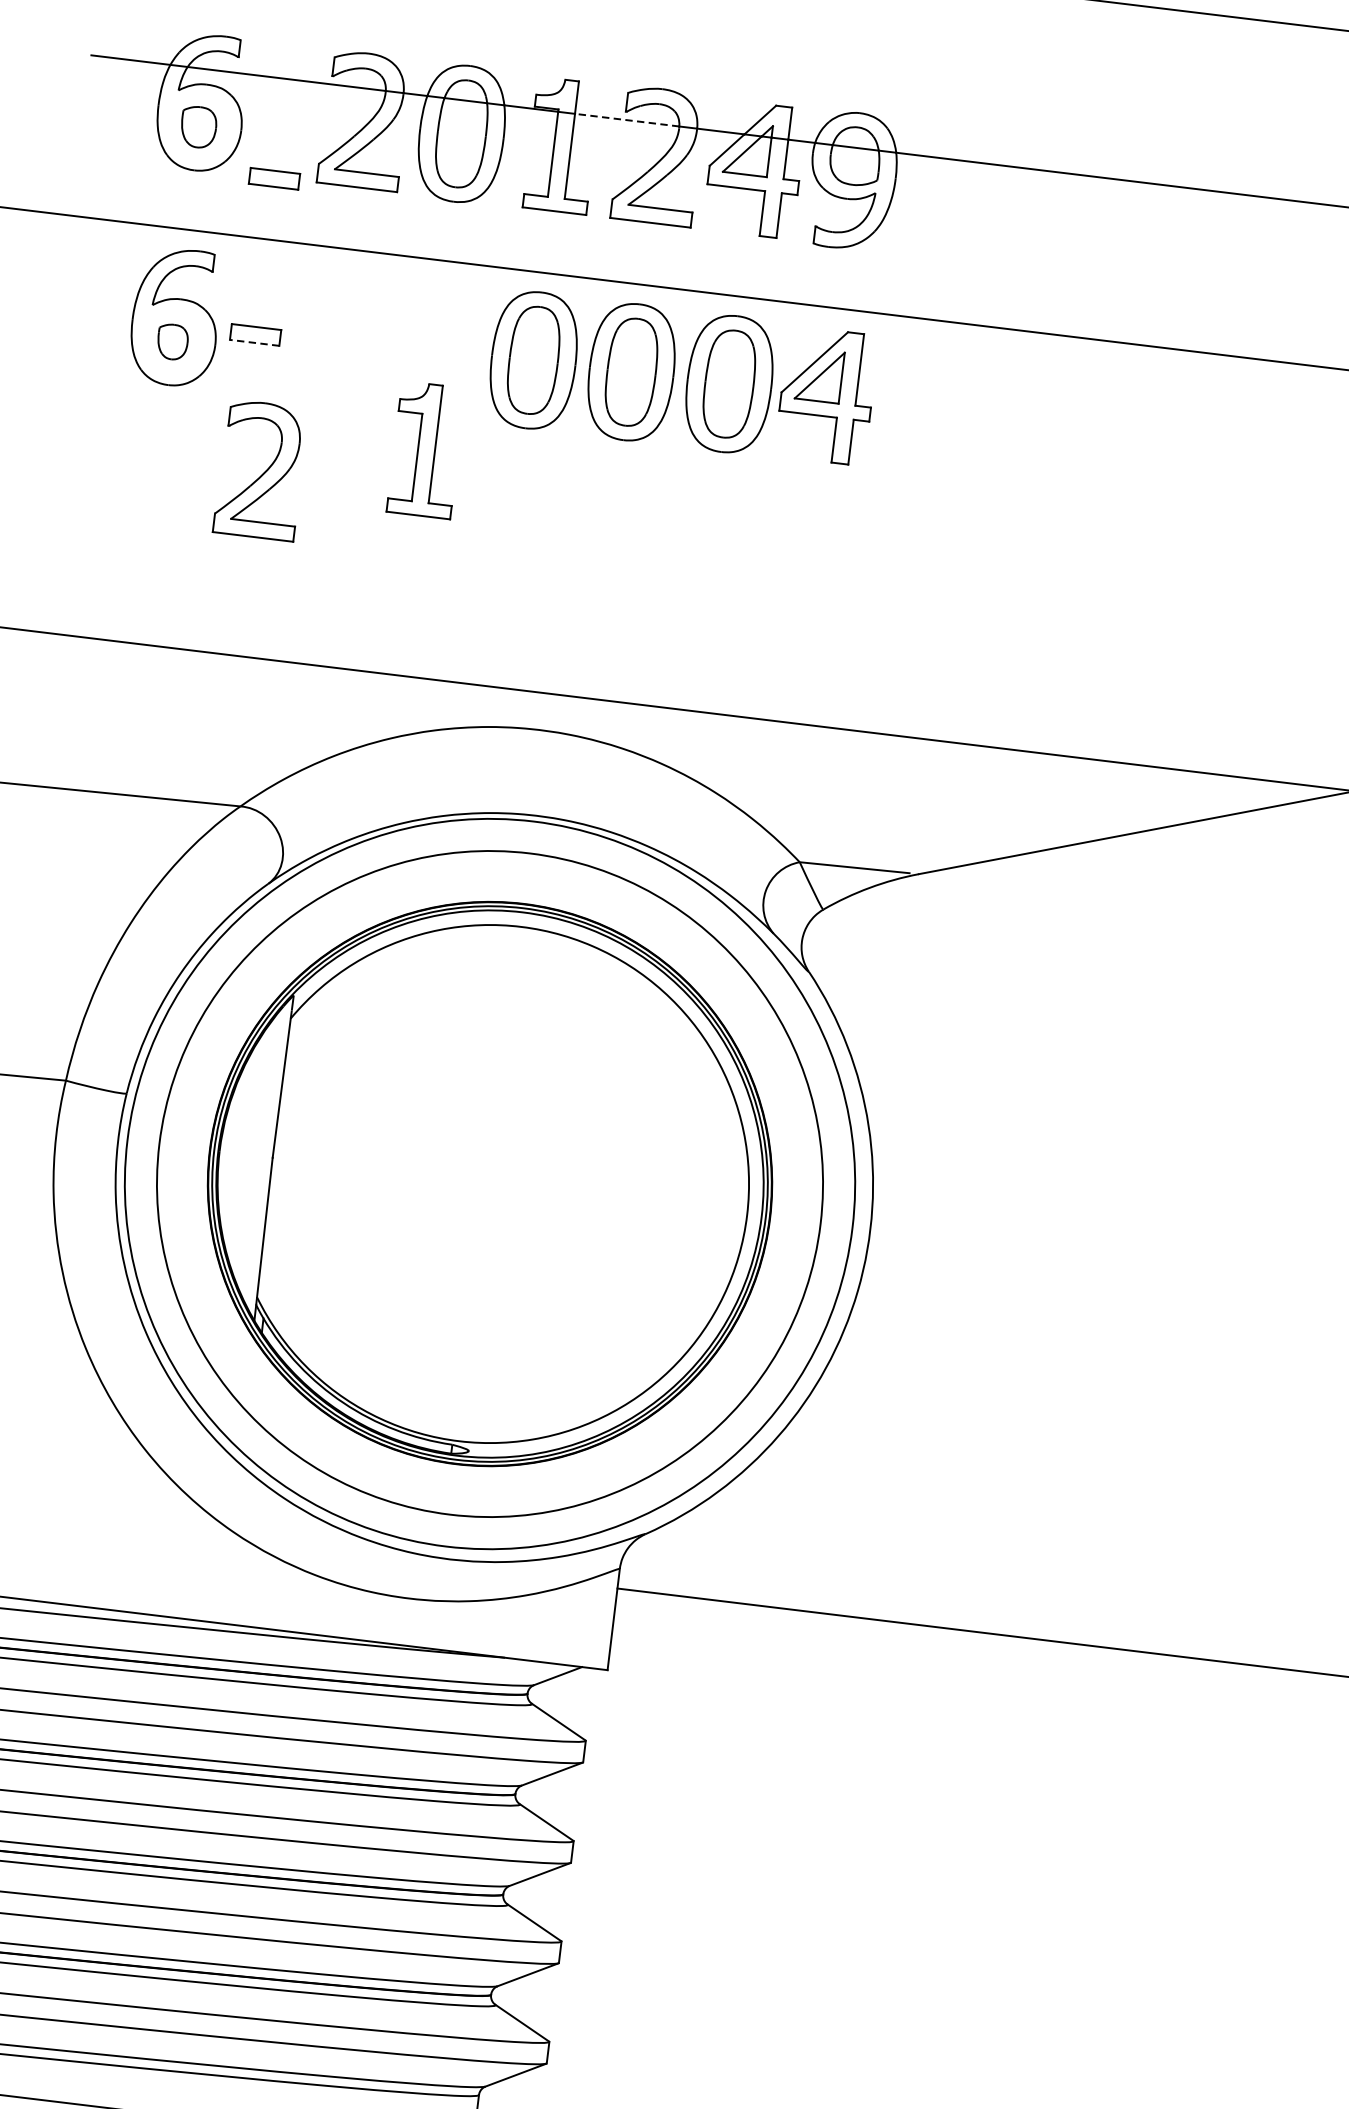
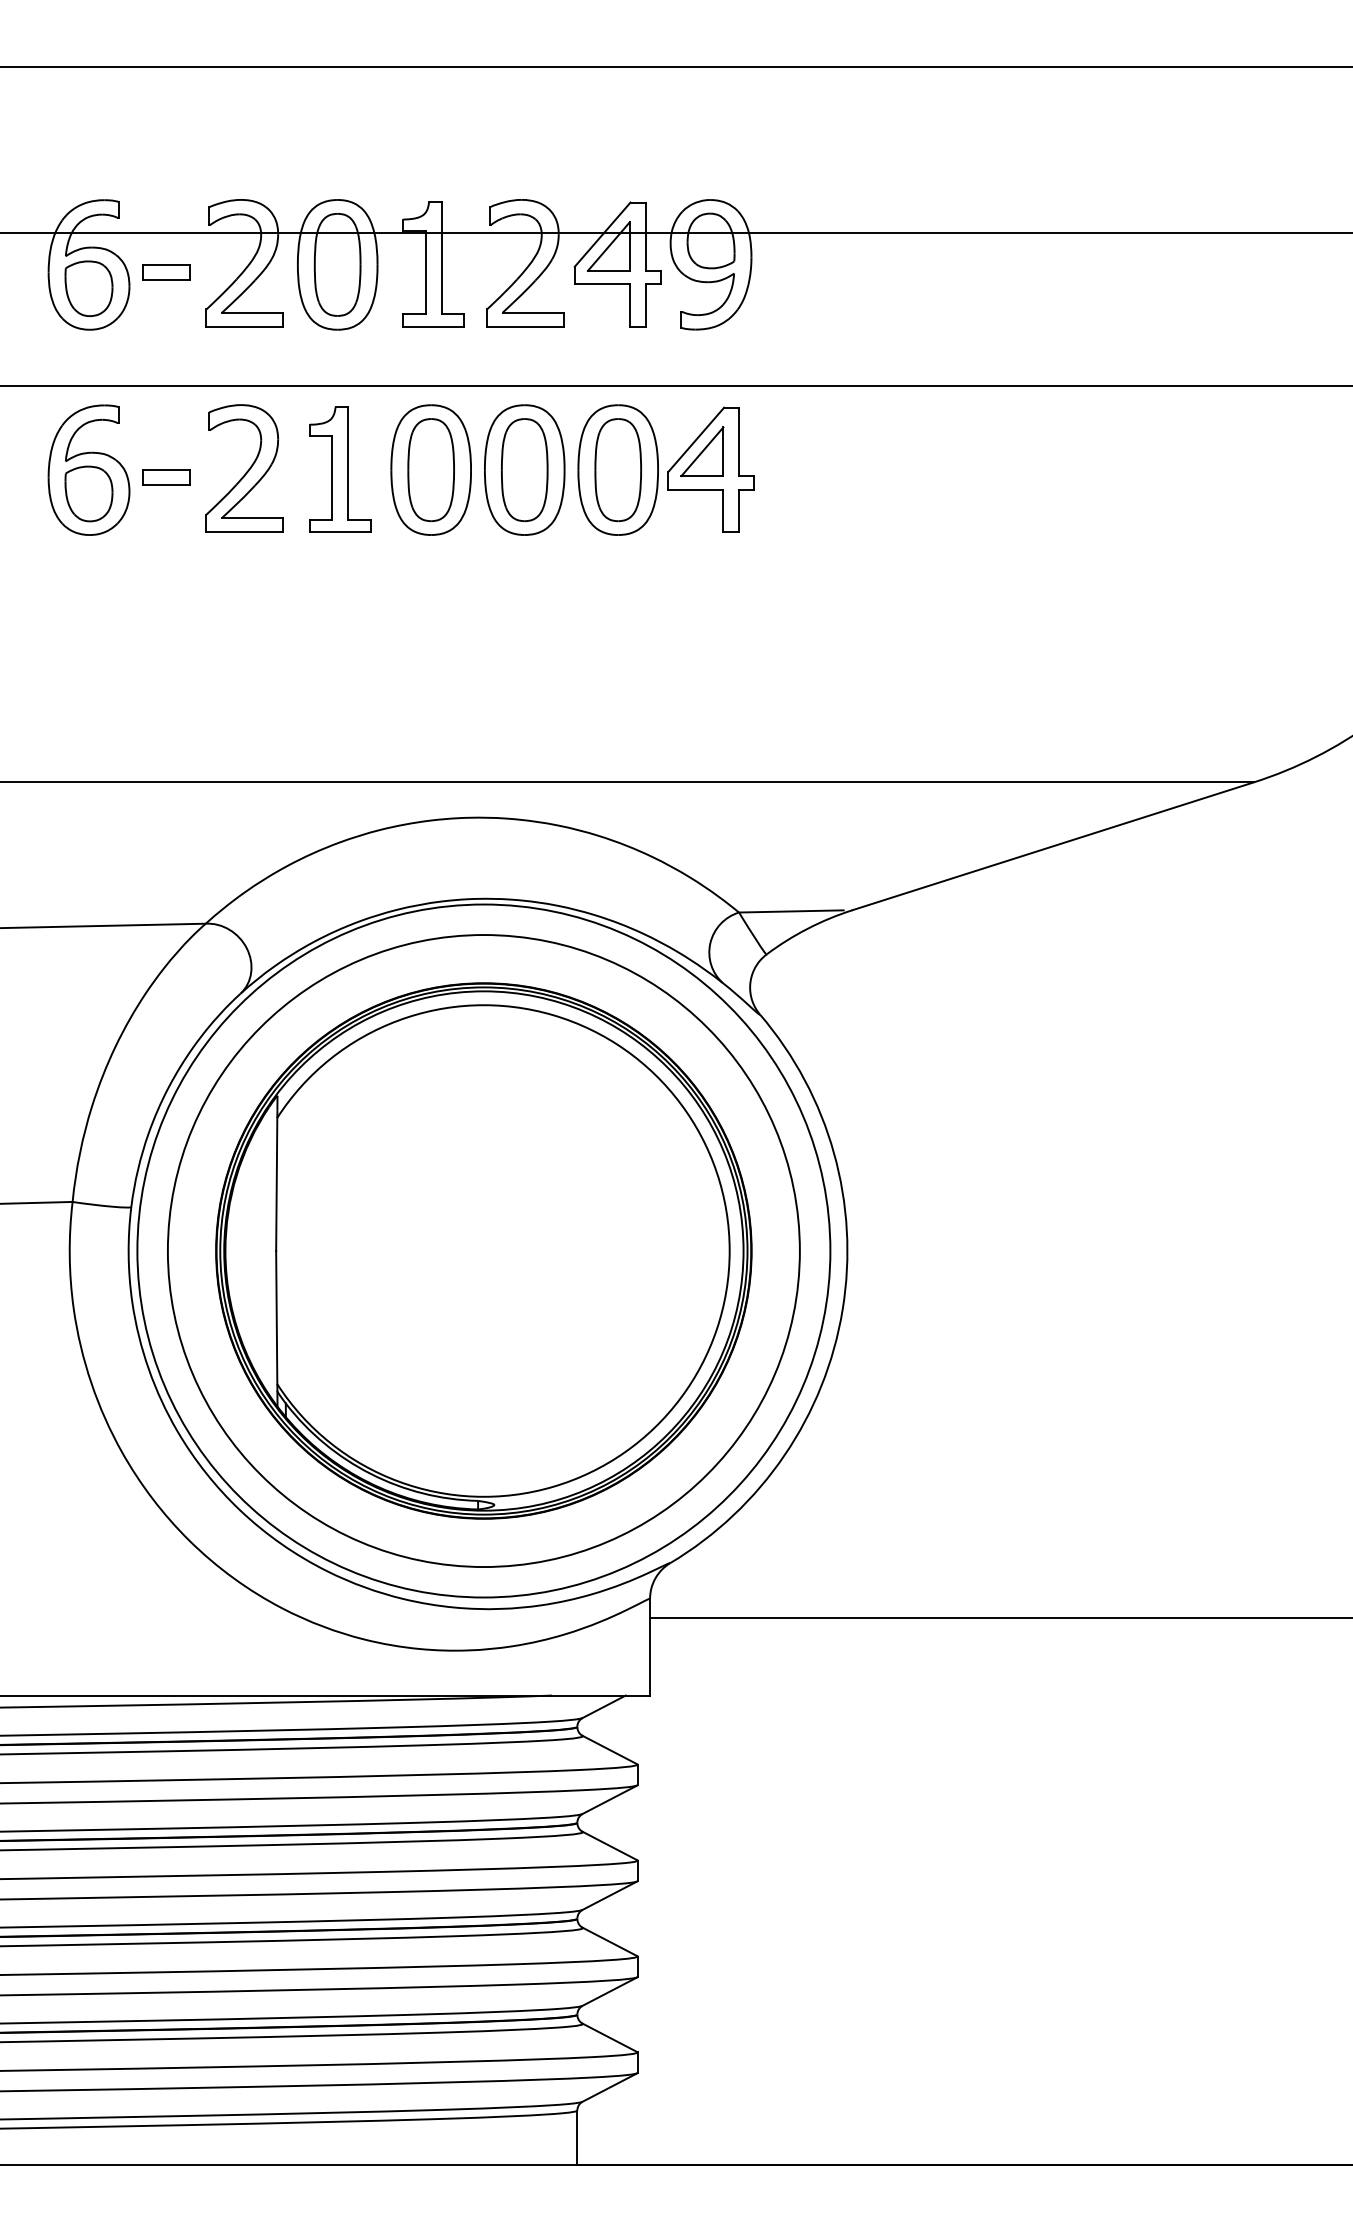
line: (626, 120) -> (491, 233), dashed -> solid
part: (198, 127) -> (88, 288), size x1.43
part: (274, 178) -> (166, 272), moved
part: (172, 341) -> (88, 493), size x1.67
line: (254, 343) -> (166, 485), dashed -> solid
part: (426, 449) -> (340, 469), moved
part: (260, 470) -> (244, 468), moved

